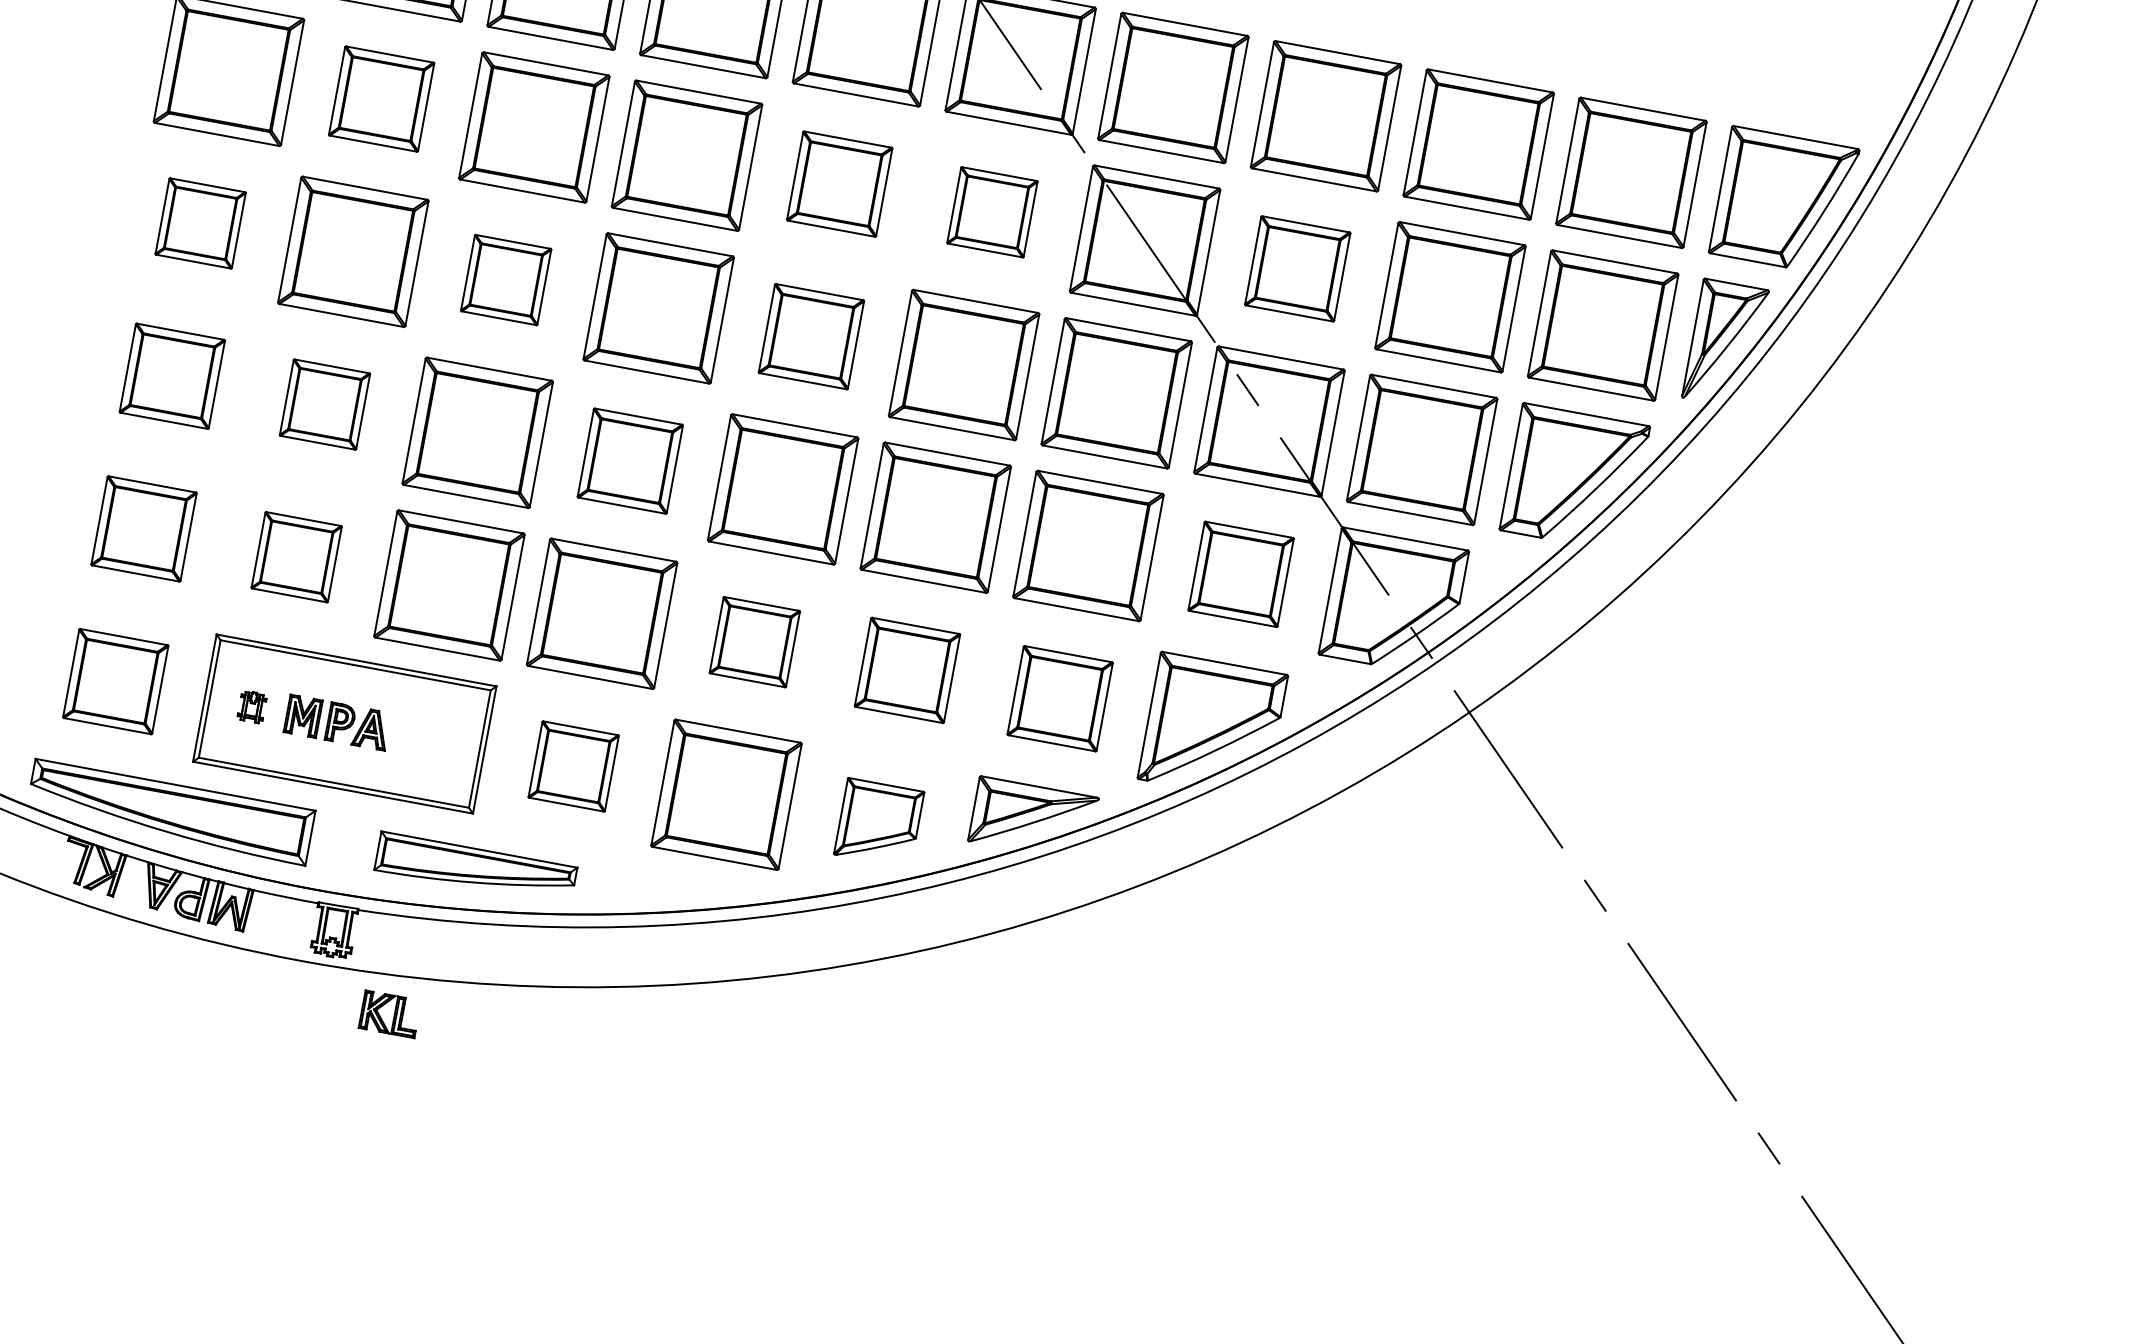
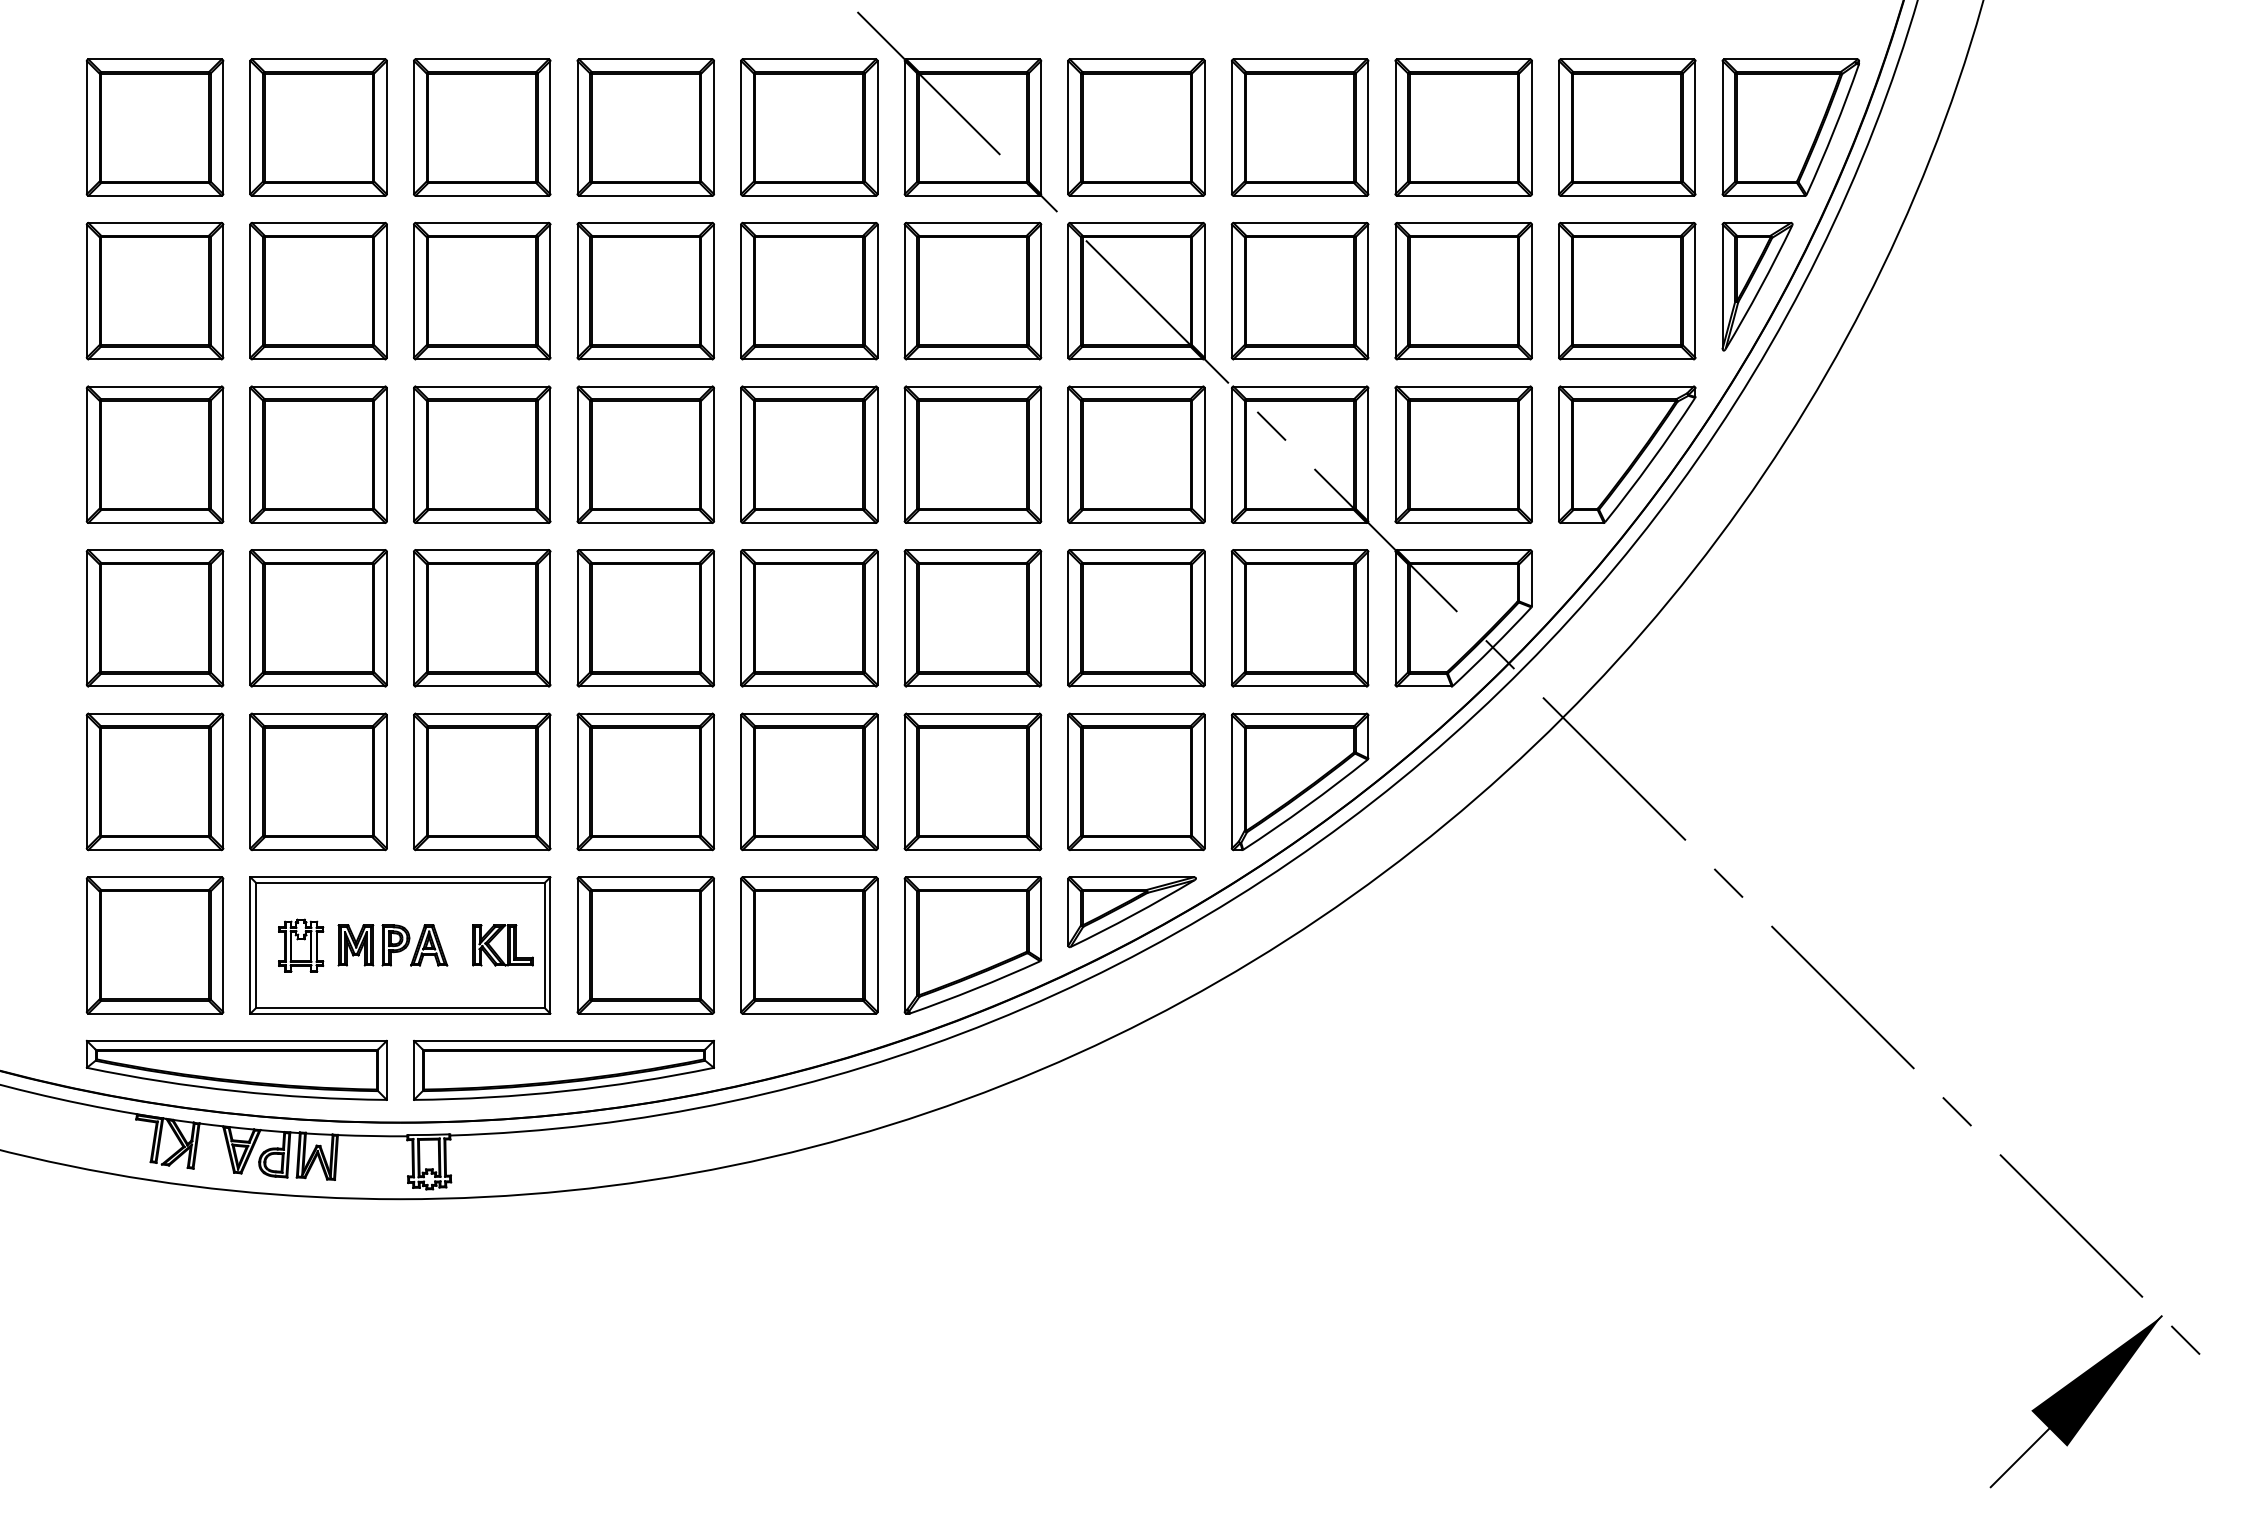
part: (381, 98) -> (318, 290), size x1.43
part: (839, 184) -> (809, 291), size x1.43
part: (992, 211) -> (972, 290), size x1.67
part: (200, 223) -> (154, 454), size x1.67
part: (1297, 268) -> (1299, 290), size x1.43
part: (506, 279) -> (482, 454), size x1.67
part: (811, 336) -> (809, 454), size x1.43
part: (171, 376) -> (154, 618), size x1.43
part: (324, 404) -> (318, 618), size x1.67
part: (630, 461) -> (645, 618), size x1.43
part: (143, 528) -> (154, 781), size x1.43
part: (296, 556) -> (318, 781), size x1.67
part: (1240, 574) -> (1299, 618), size x1.43
part: (754, 641) -> (809, 781), size x1.67
part: (907, 669) -> (972, 781), size x1.43
part: (115, 681) -> (154, 945), size x1.43
part: (1060, 698) -> (1136, 781), size x1.43
part: (252, 706) -> (301, 945), size x1.67
part: (573, 766) -> (645, 945), size x1.67
part: (878, 823) -> (972, 945), size x1.67
part: (475, 868) -> (563, 1069), size x1.43
part: (389, 1014) -> (502, 945), moved

